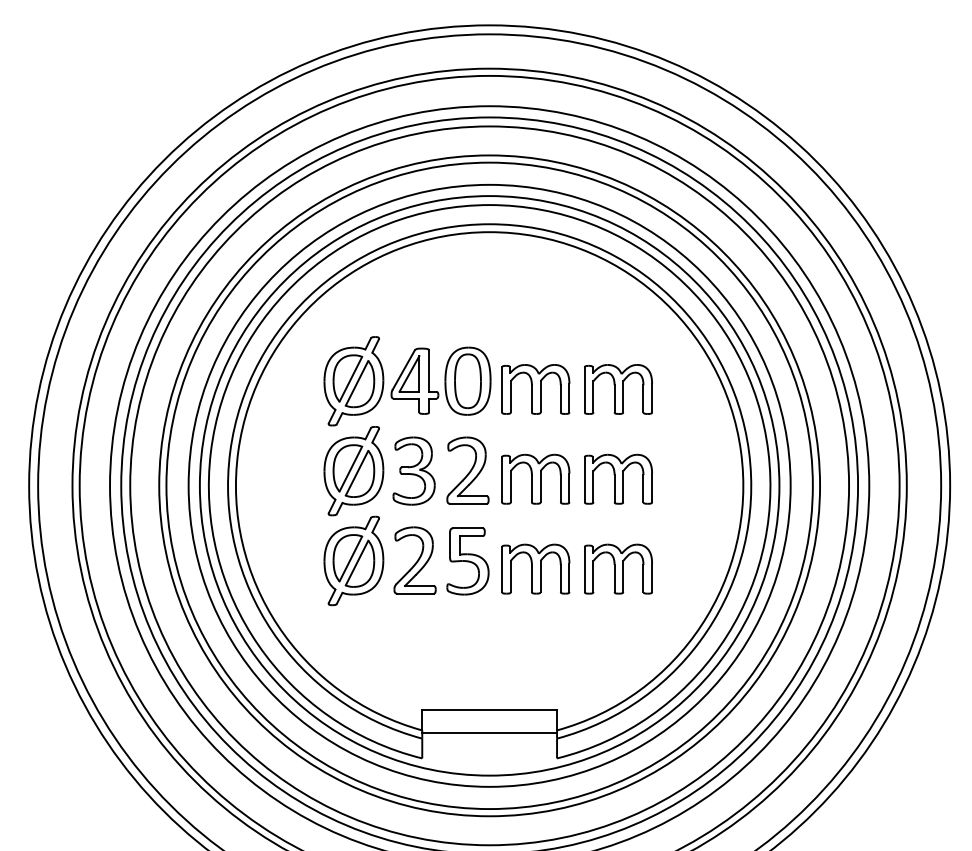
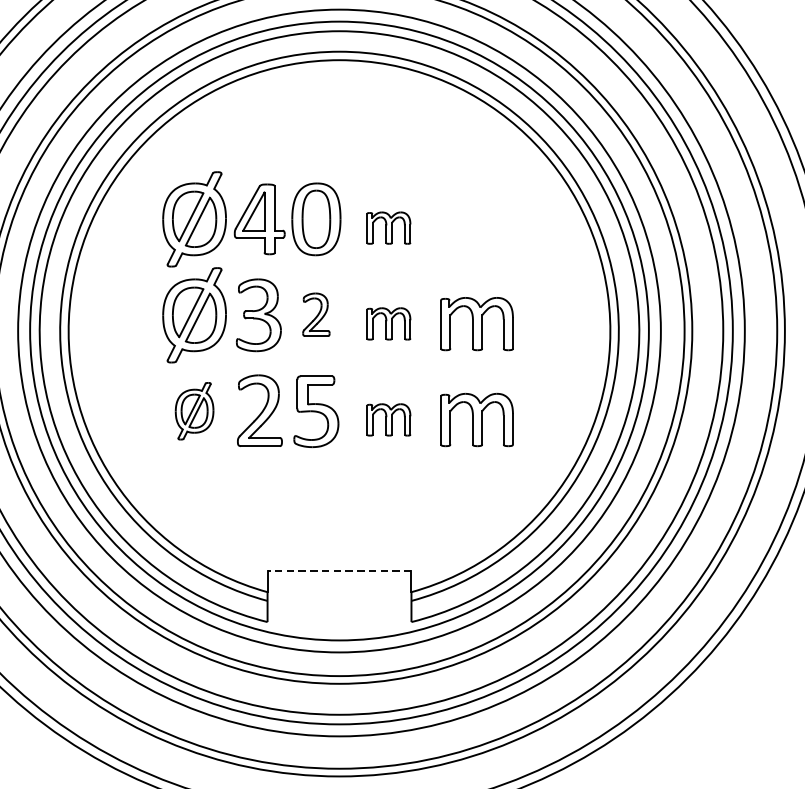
part: (535, 389) -> (388, 228), size x0.6
part: (618, 389) -> (477, 228), removed
part: (467, 470) -> (315, 314), size x0.6
part: (535, 478) -> (388, 323), size x0.6
part: (353, 560) -> (194, 410), size x0.6
part: (535, 568) -> (388, 419), size x0.6
line: (489, 710) -> (339, 570), solid -> dashed
line: (489, 732) -> (339, 594), removed

